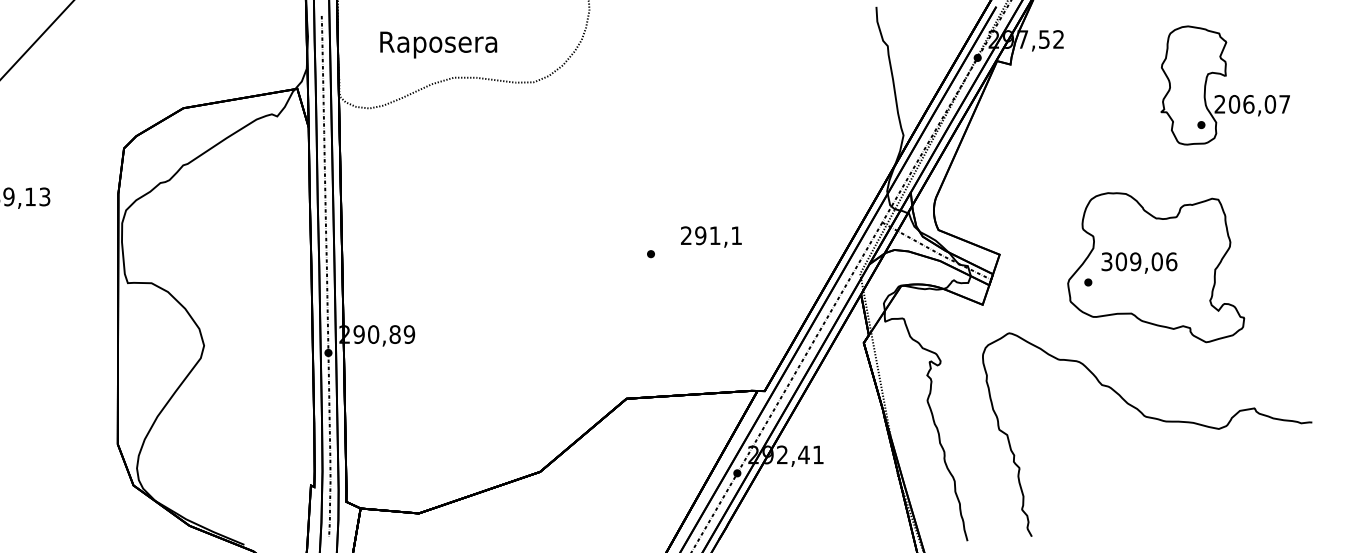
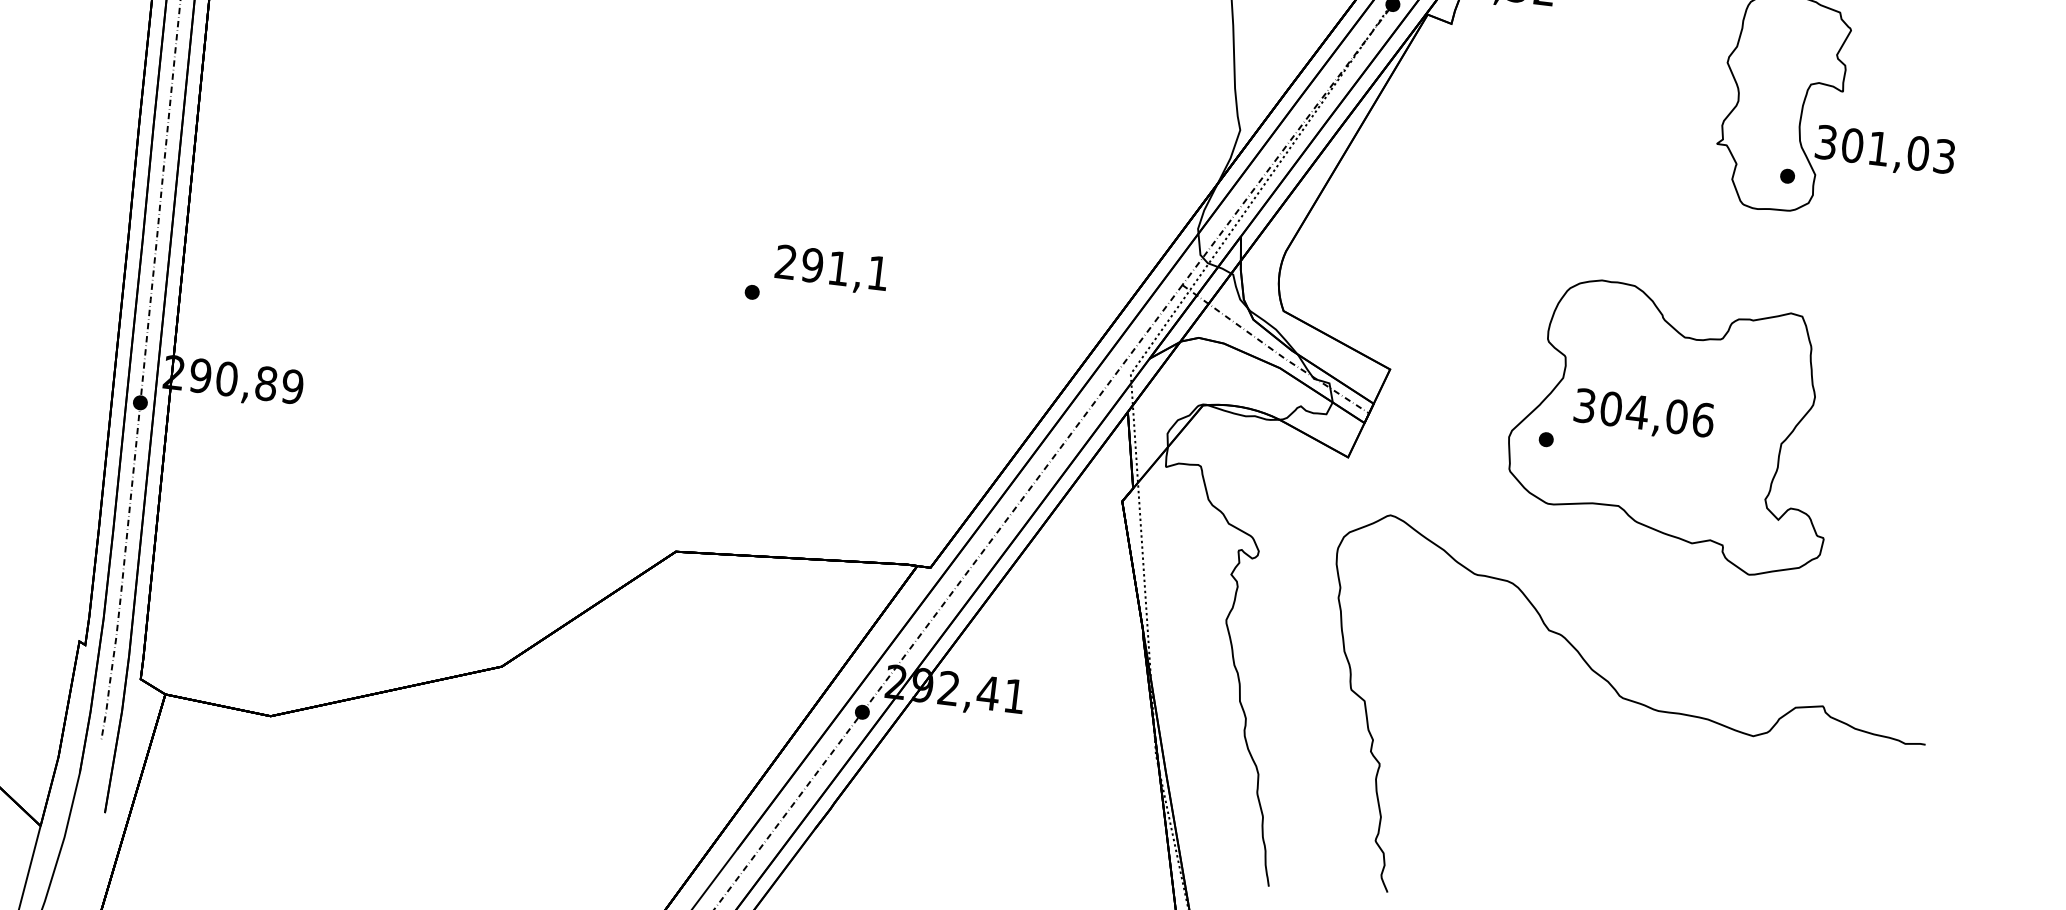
text: (1252, 104) -> (1885, 149), 206,07 -> 301,03
text: (711, 236) -> (831, 269), moved
text: (1135, 261) -> (1637, 411), 309,06 -> 304,06

